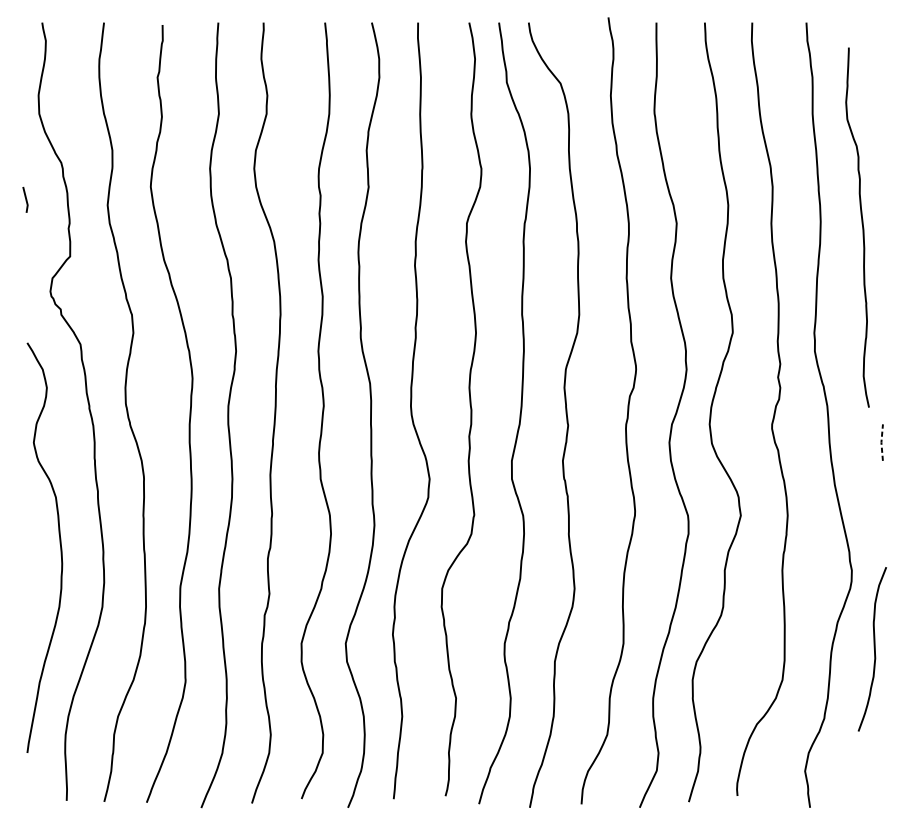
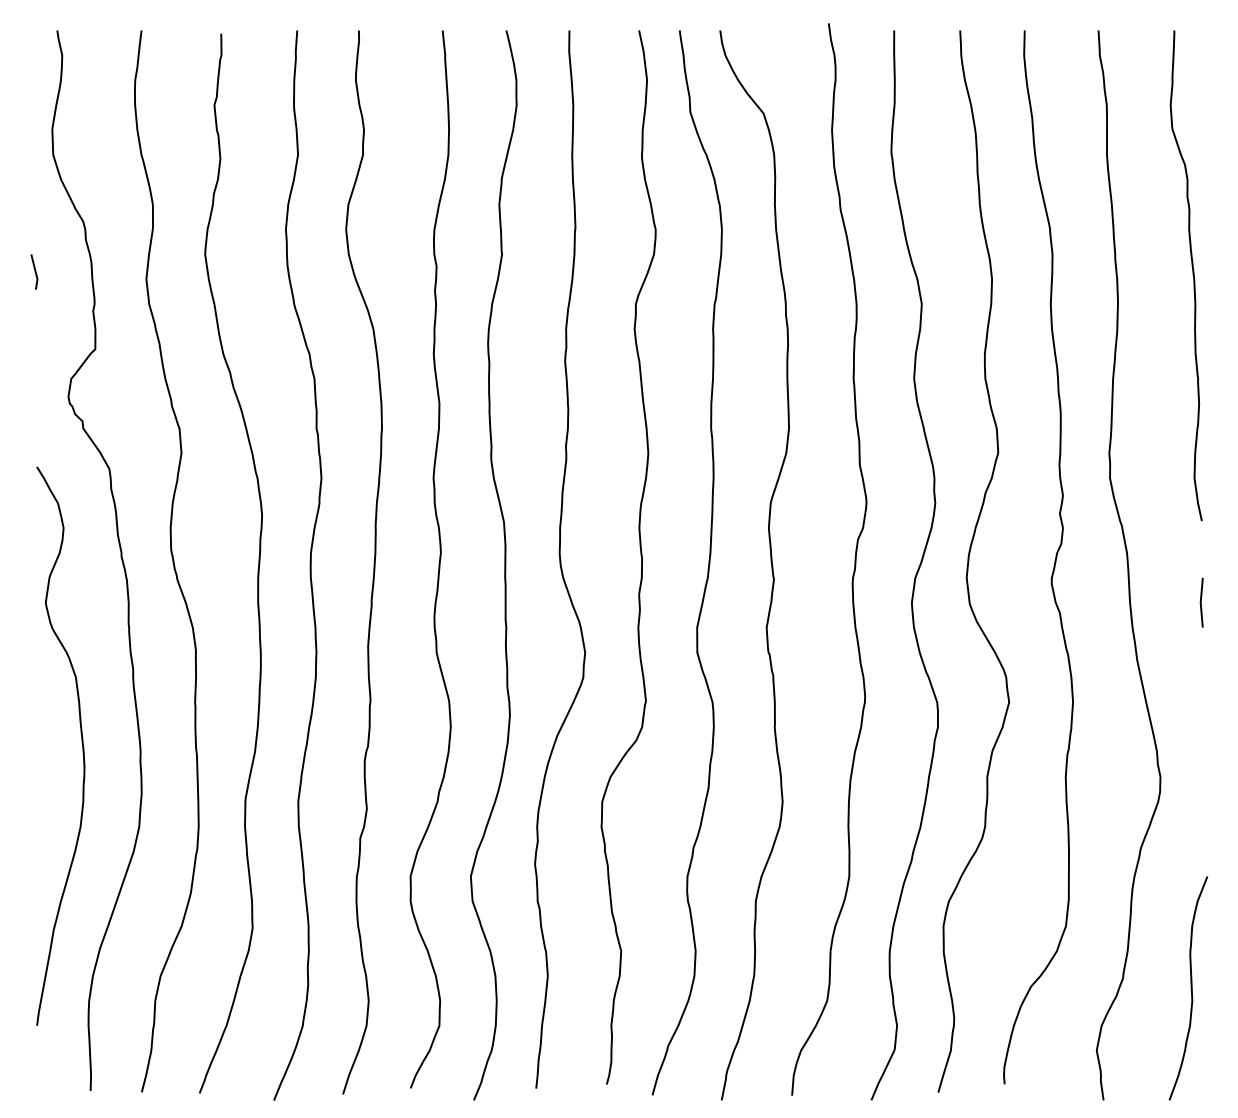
curve: (862, 227) -> (1192, 275), moved
line: (881, 442) -> (1200, 602), dashed -> solid
curve: (873, 649) -> (1190, 988), moved

